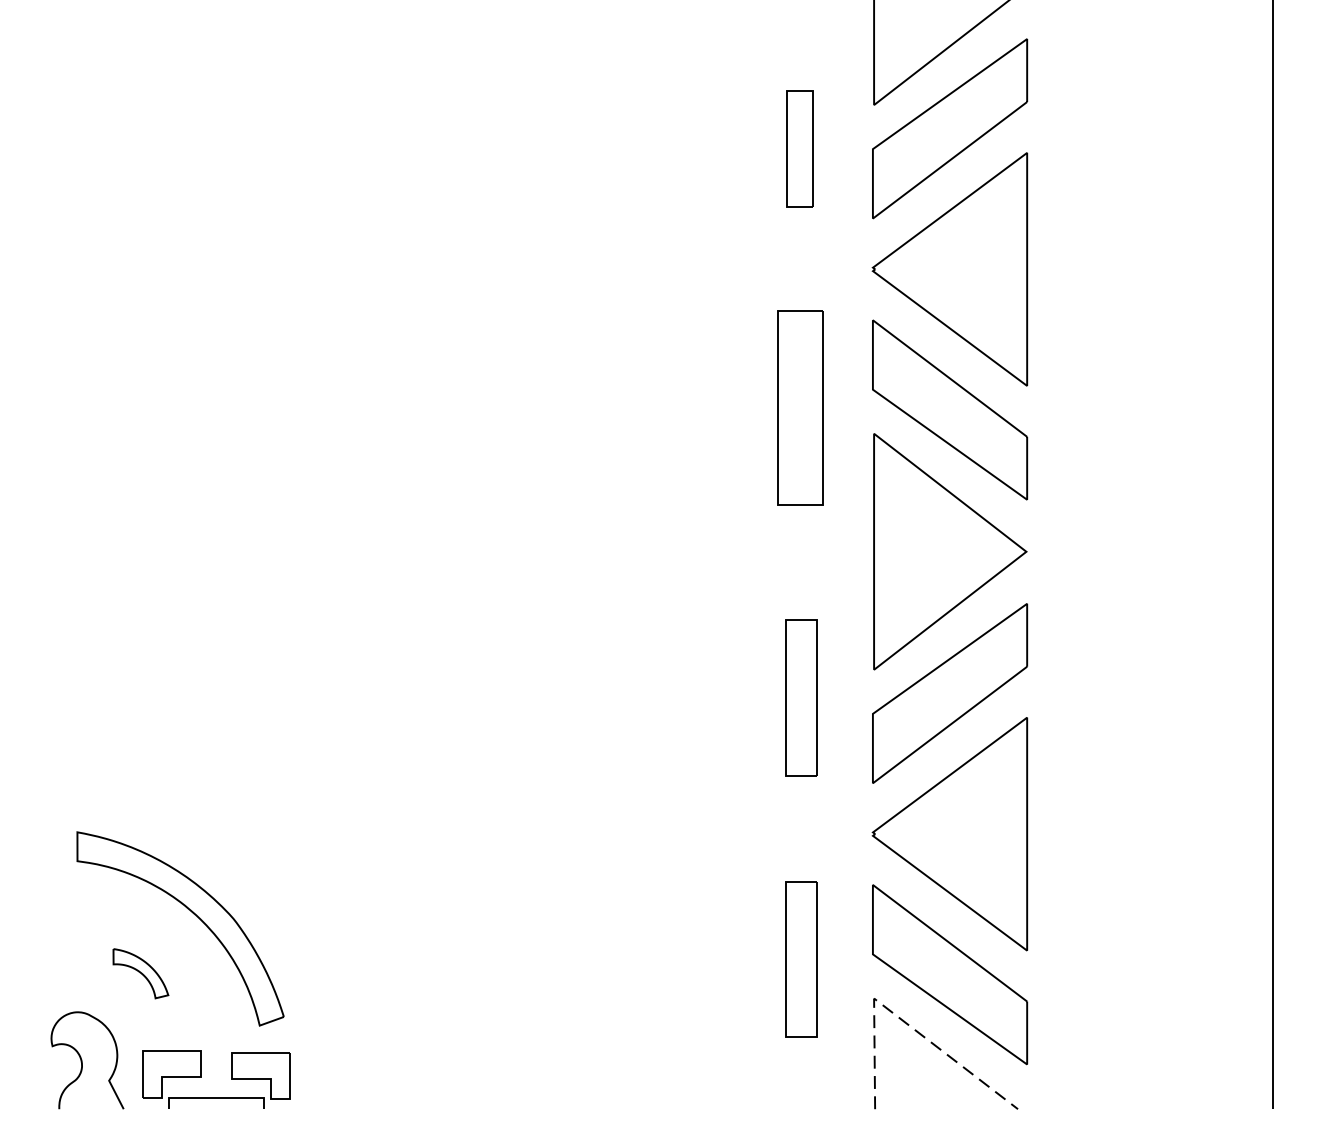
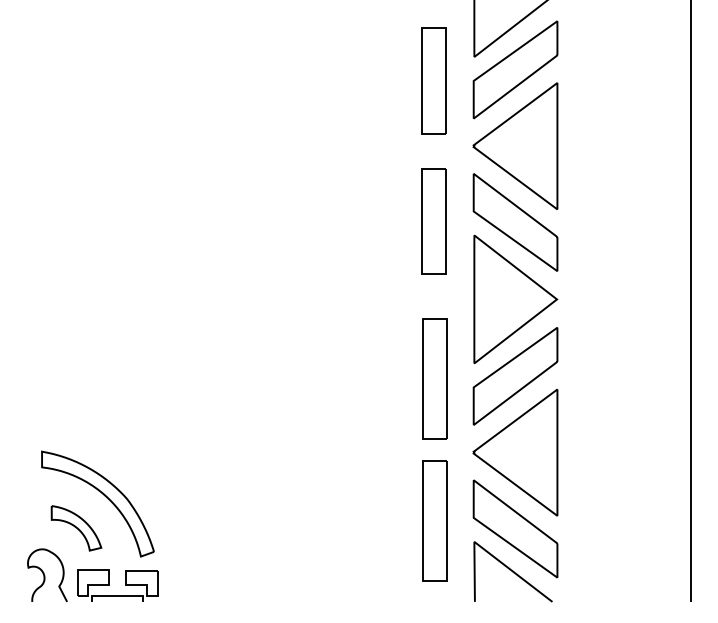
part: (798, 148) -> (433, 80), size x1.67
part: (800, 697) -> (434, 378), size x1.43
part: (800, 959) -> (434, 520), size x1.43
part: (140, 973) -> (76, 528), size x1.67
line: (901, 1019) -> (489, 553), dashed -> solid

